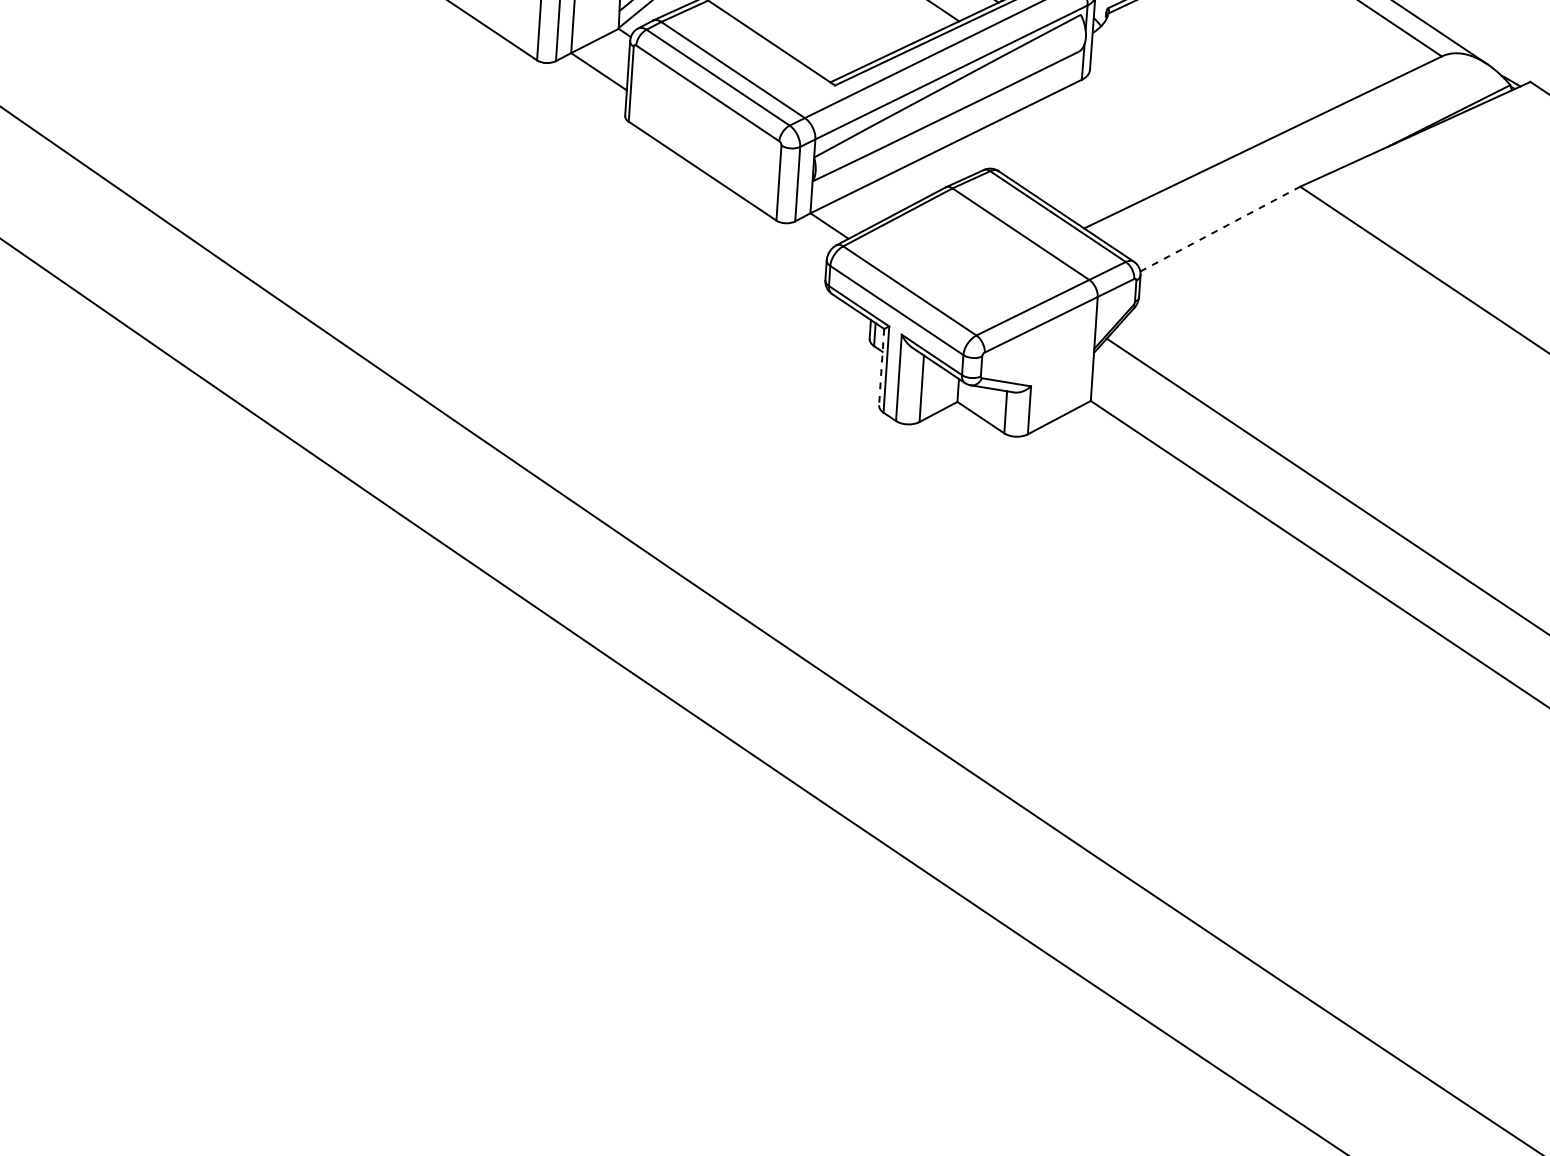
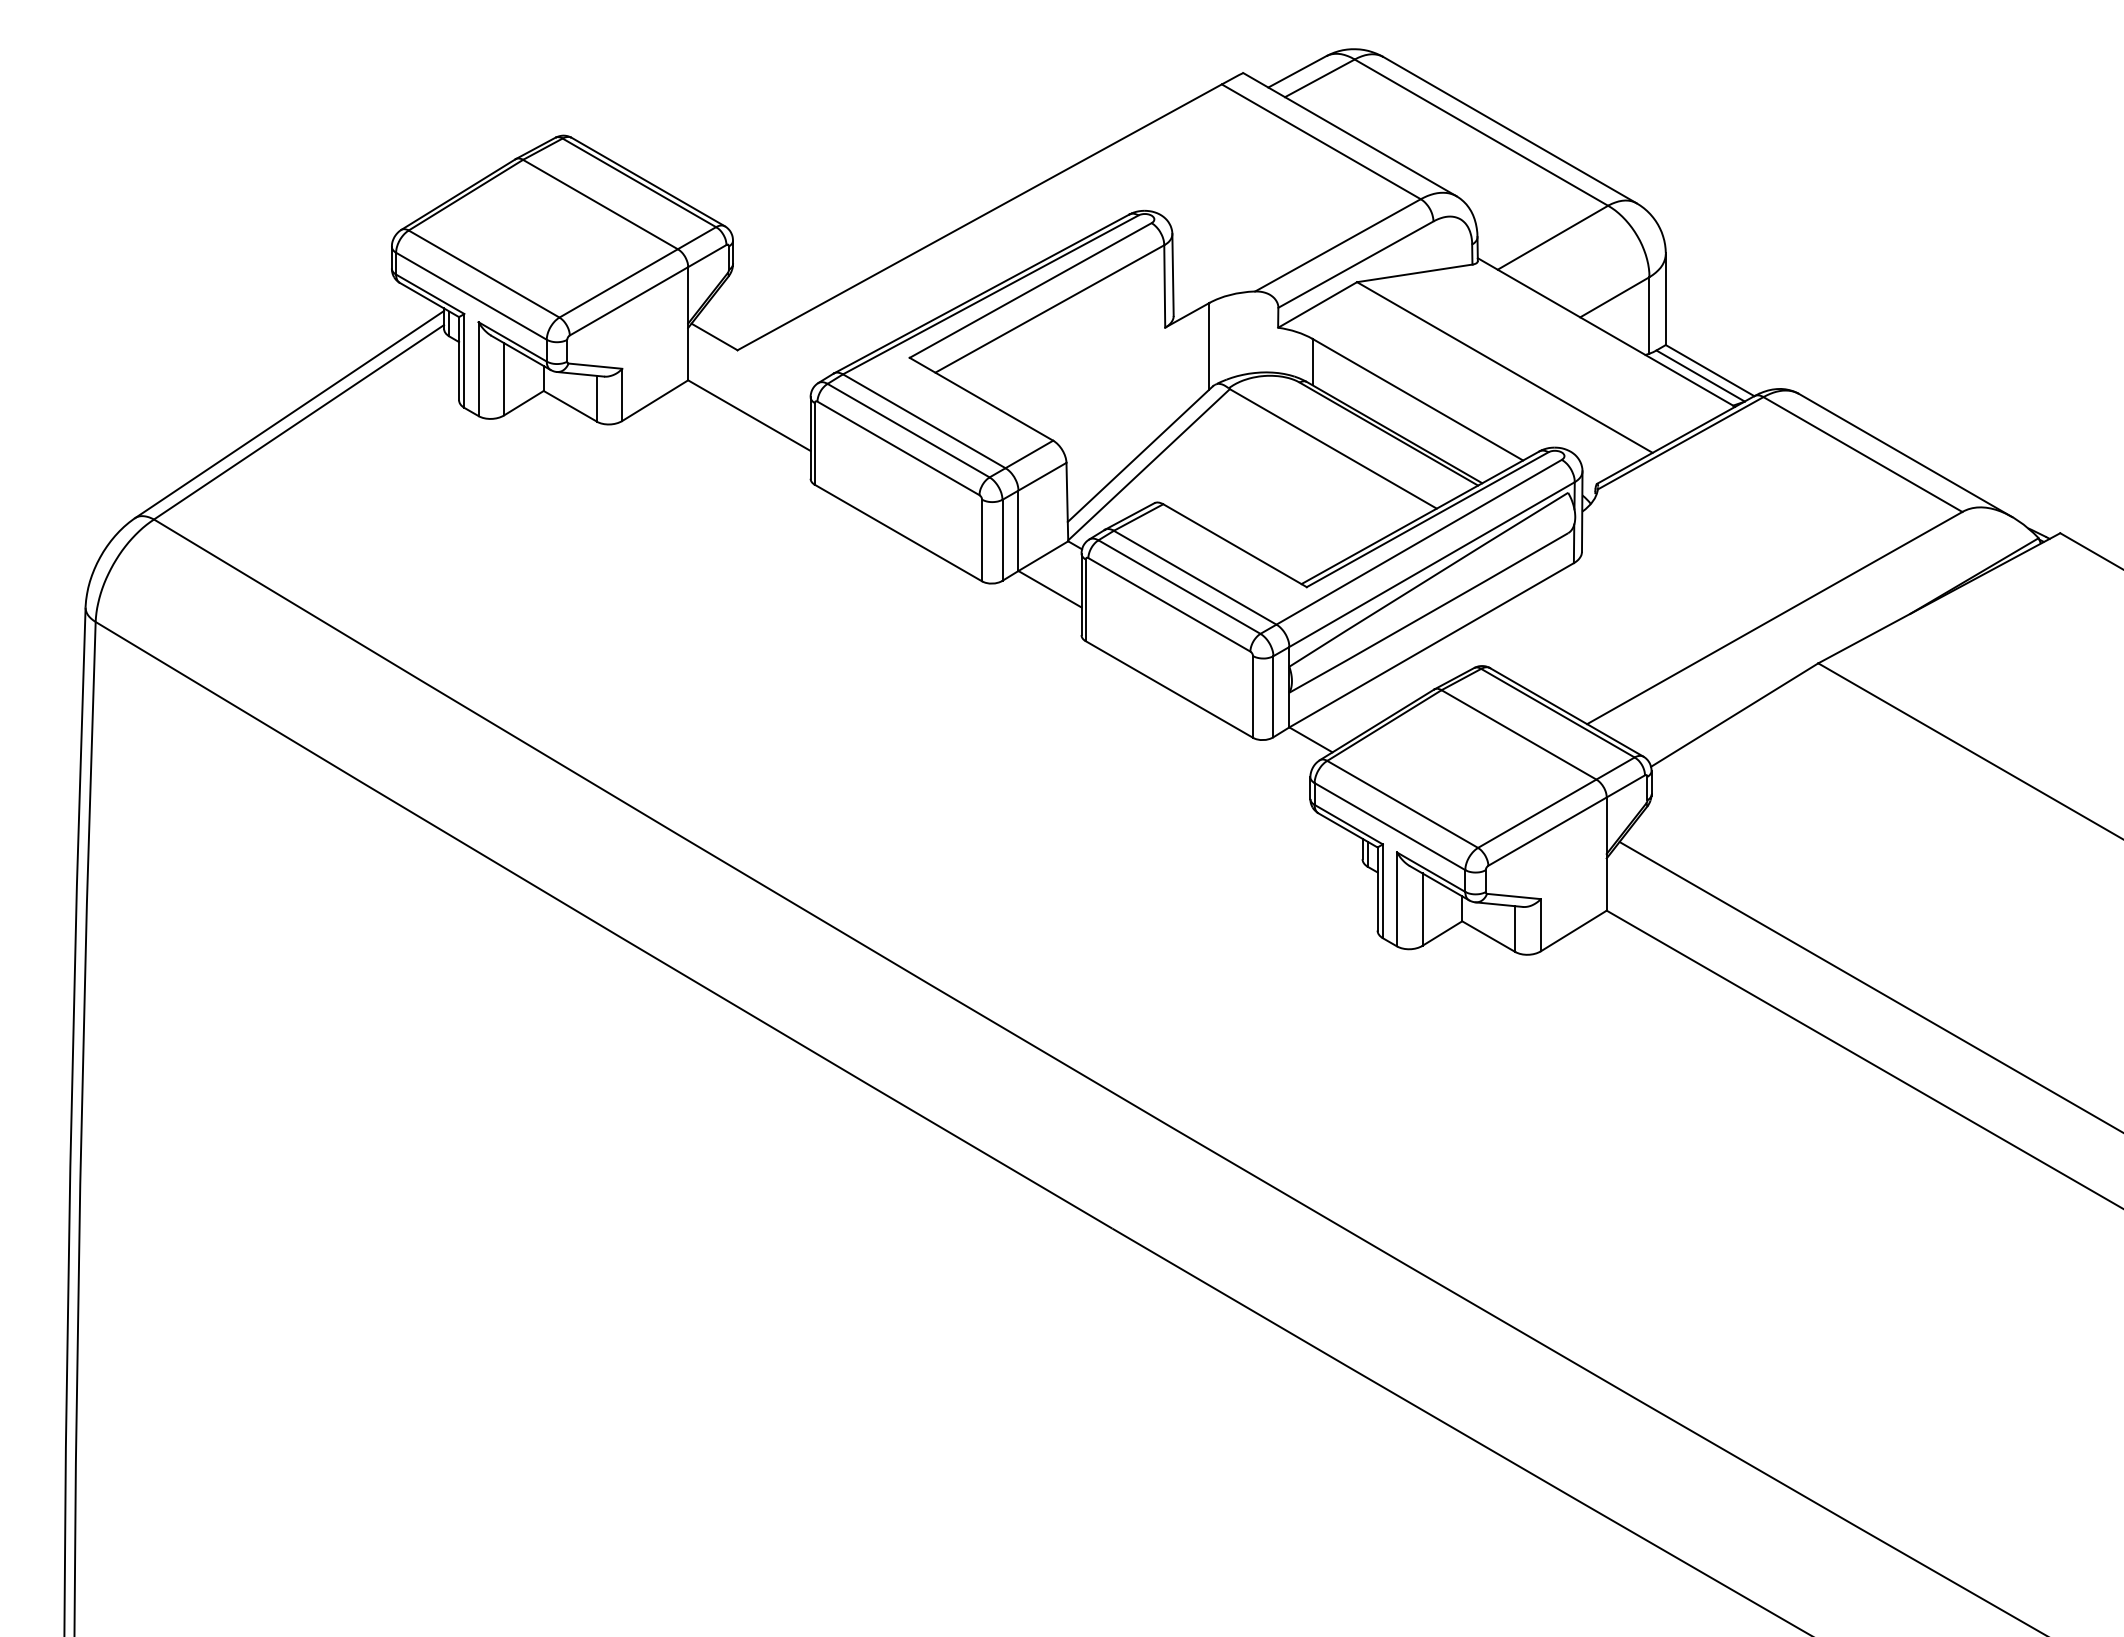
line: (1221, 228) -> (1735, 714), dashed -> solid
line: (881, 367) -> (1377, 889), dashed -> solid

